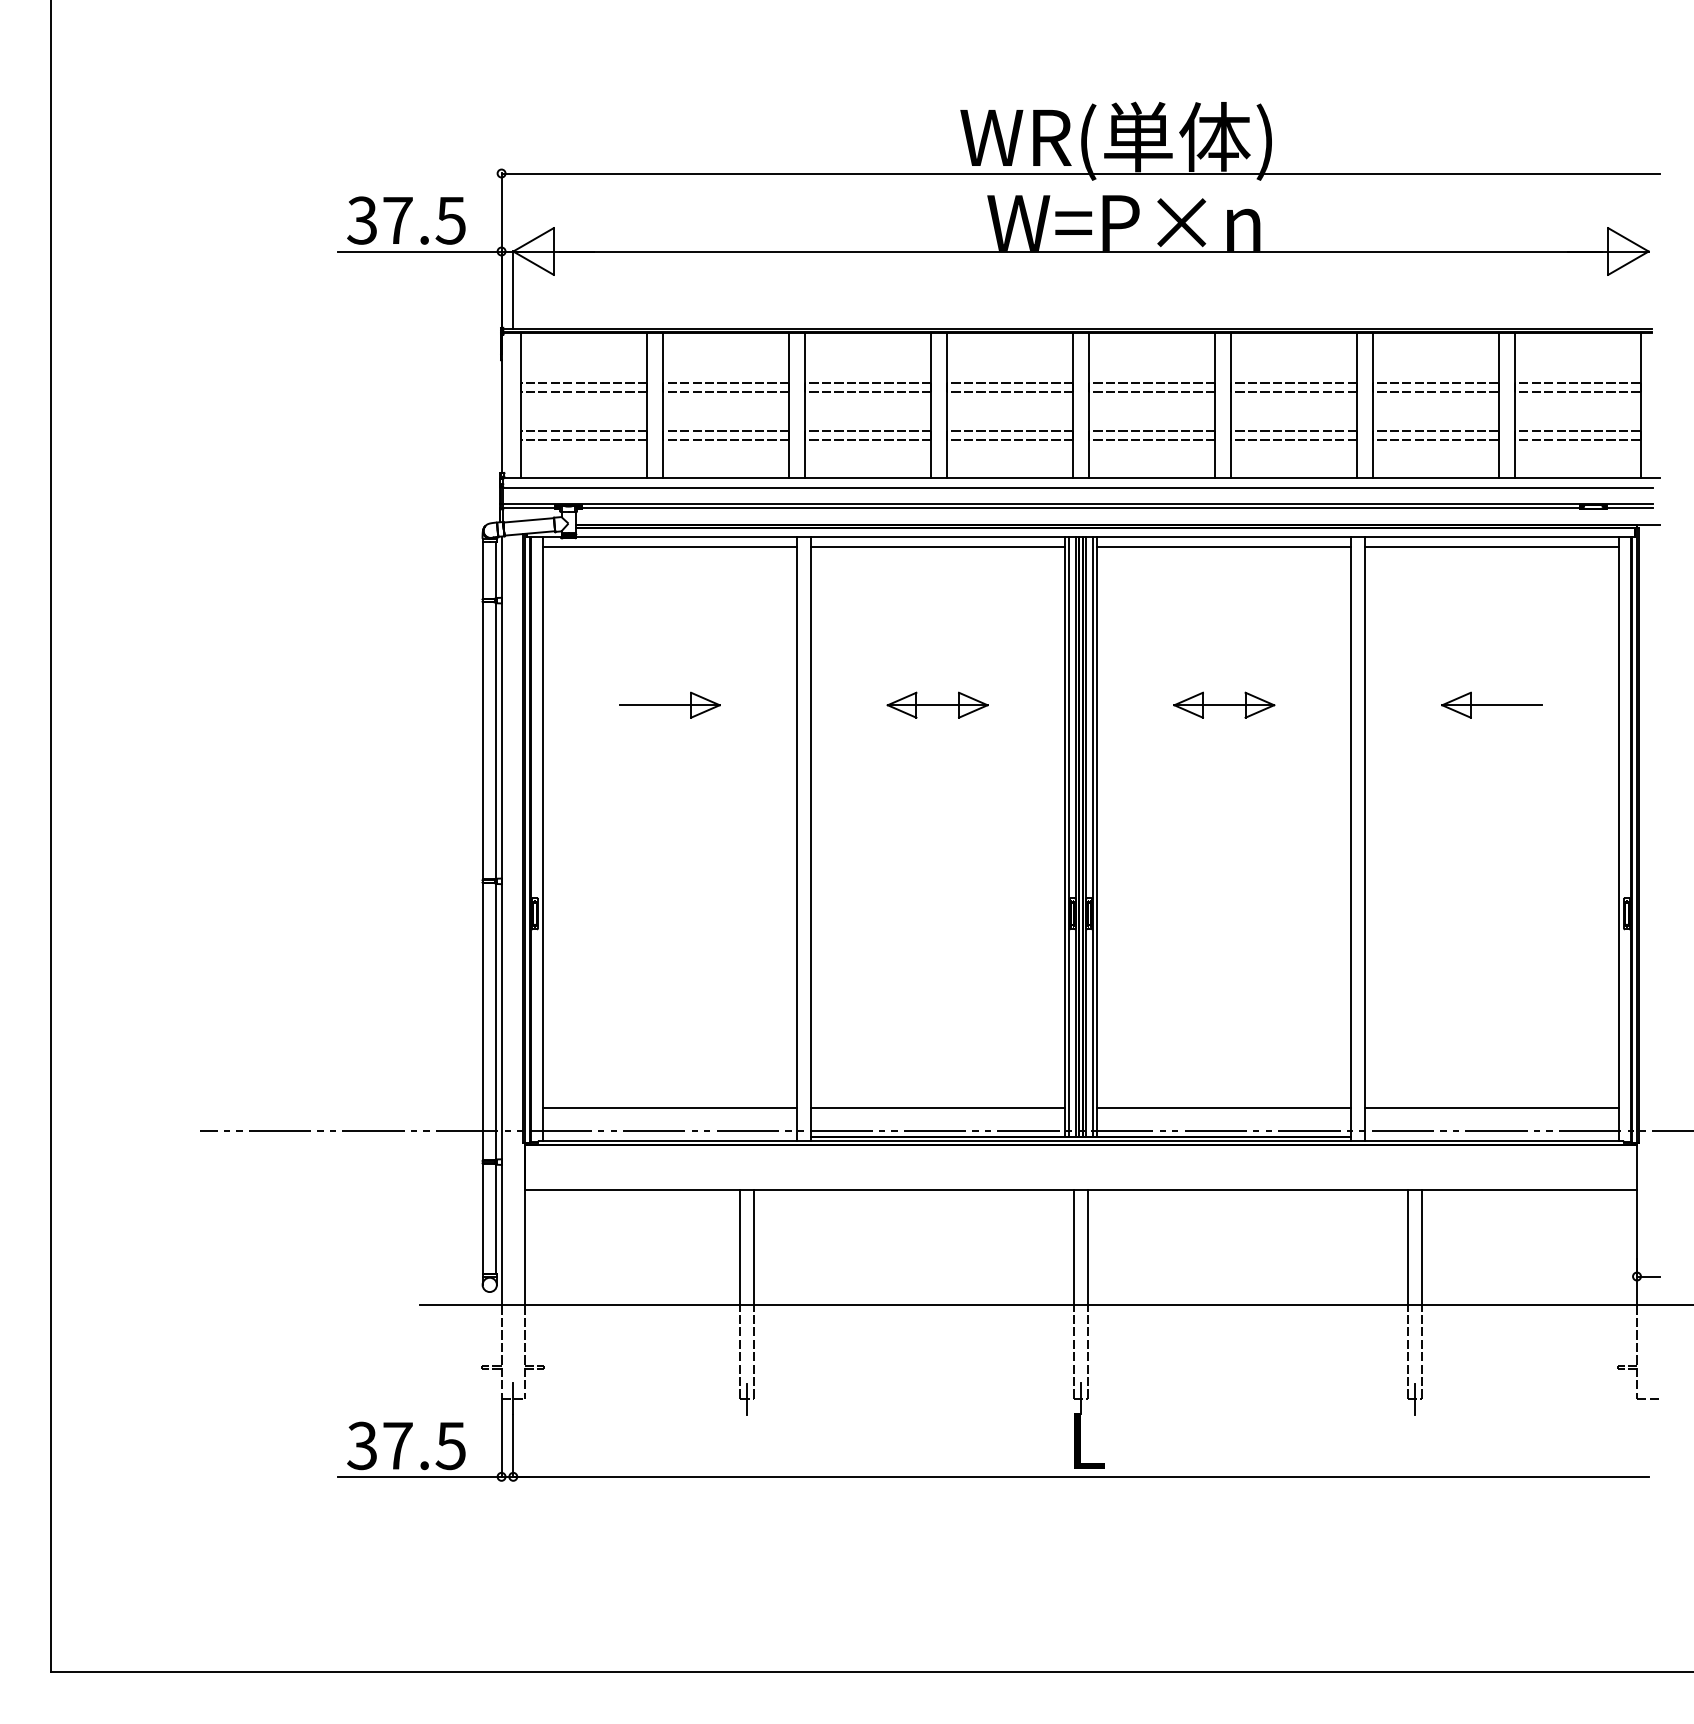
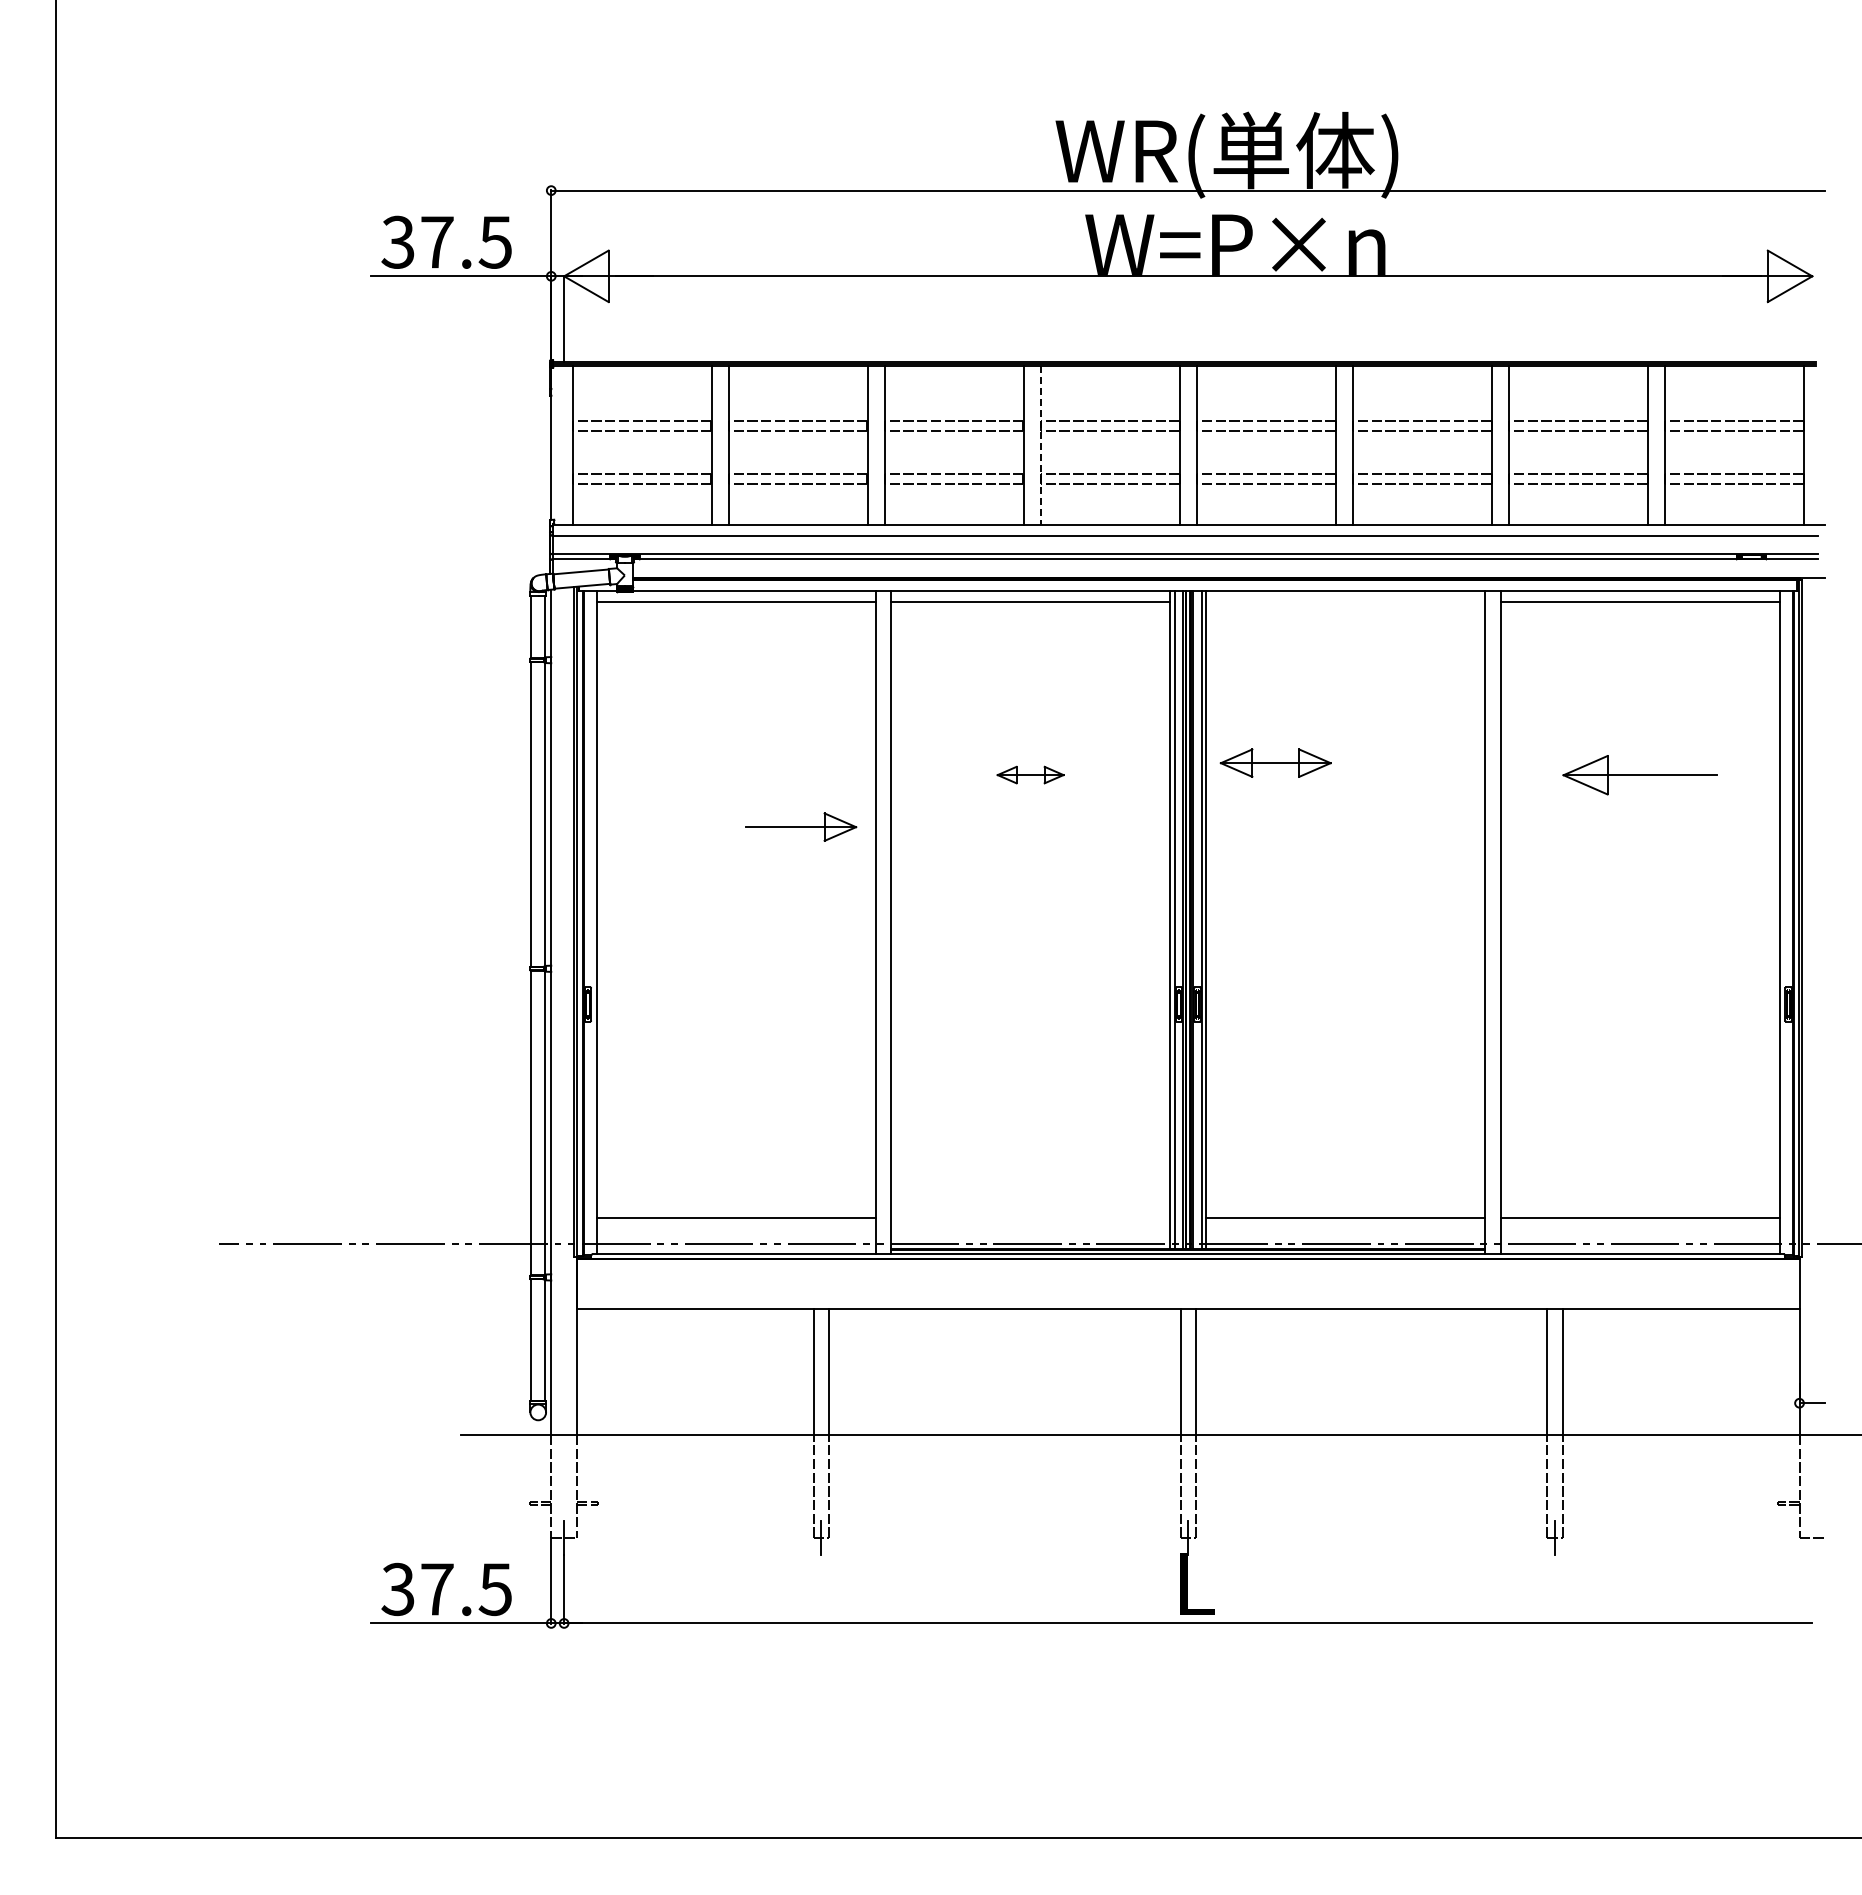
line: (946, 406) -> (1040, 446), solid -> dashed
line: (1224, 547) -> (1345, 601), removed
part: (670, 704) -> (801, 826), moved
part: (937, 704) -> (1030, 774), size x0.6
part: (1224, 704) -> (1275, 762), moved
part: (1491, 704) -> (1639, 774), size x1.4
line: (937, 1107) -> (1030, 1217), removed

